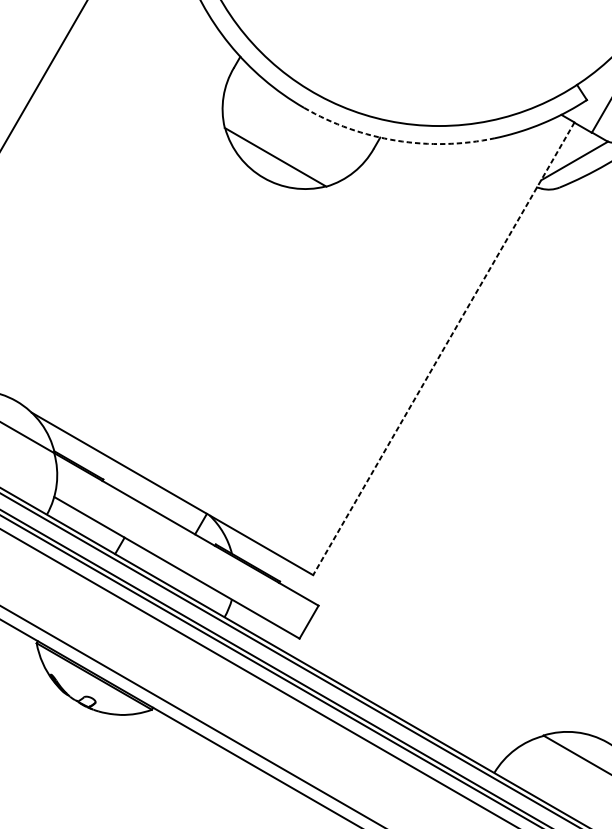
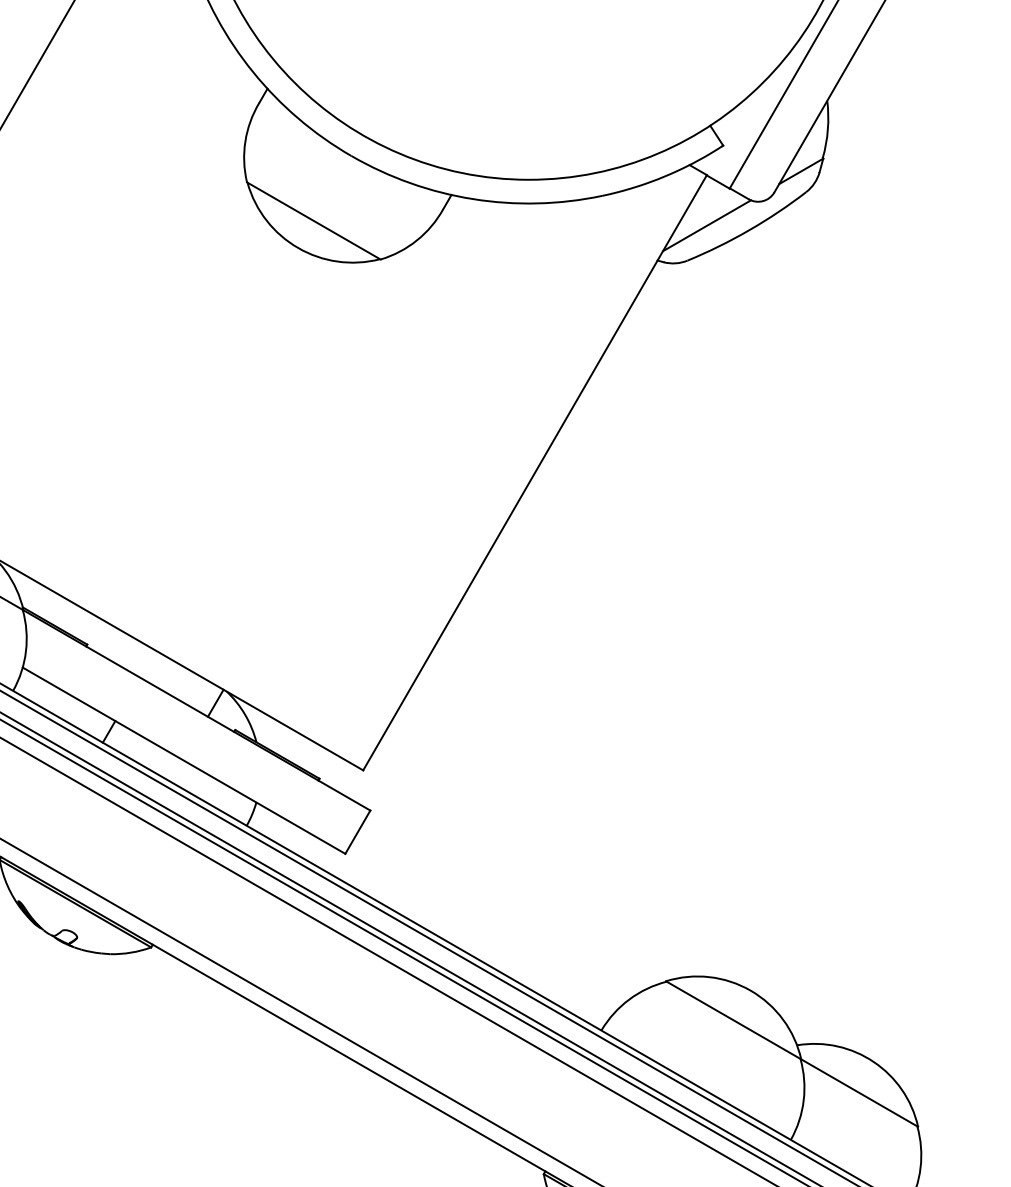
arc: (397, 141) -> (473, 199), dashed -> solid
line: (444, 348) -> (535, 472), dashed -> solid

